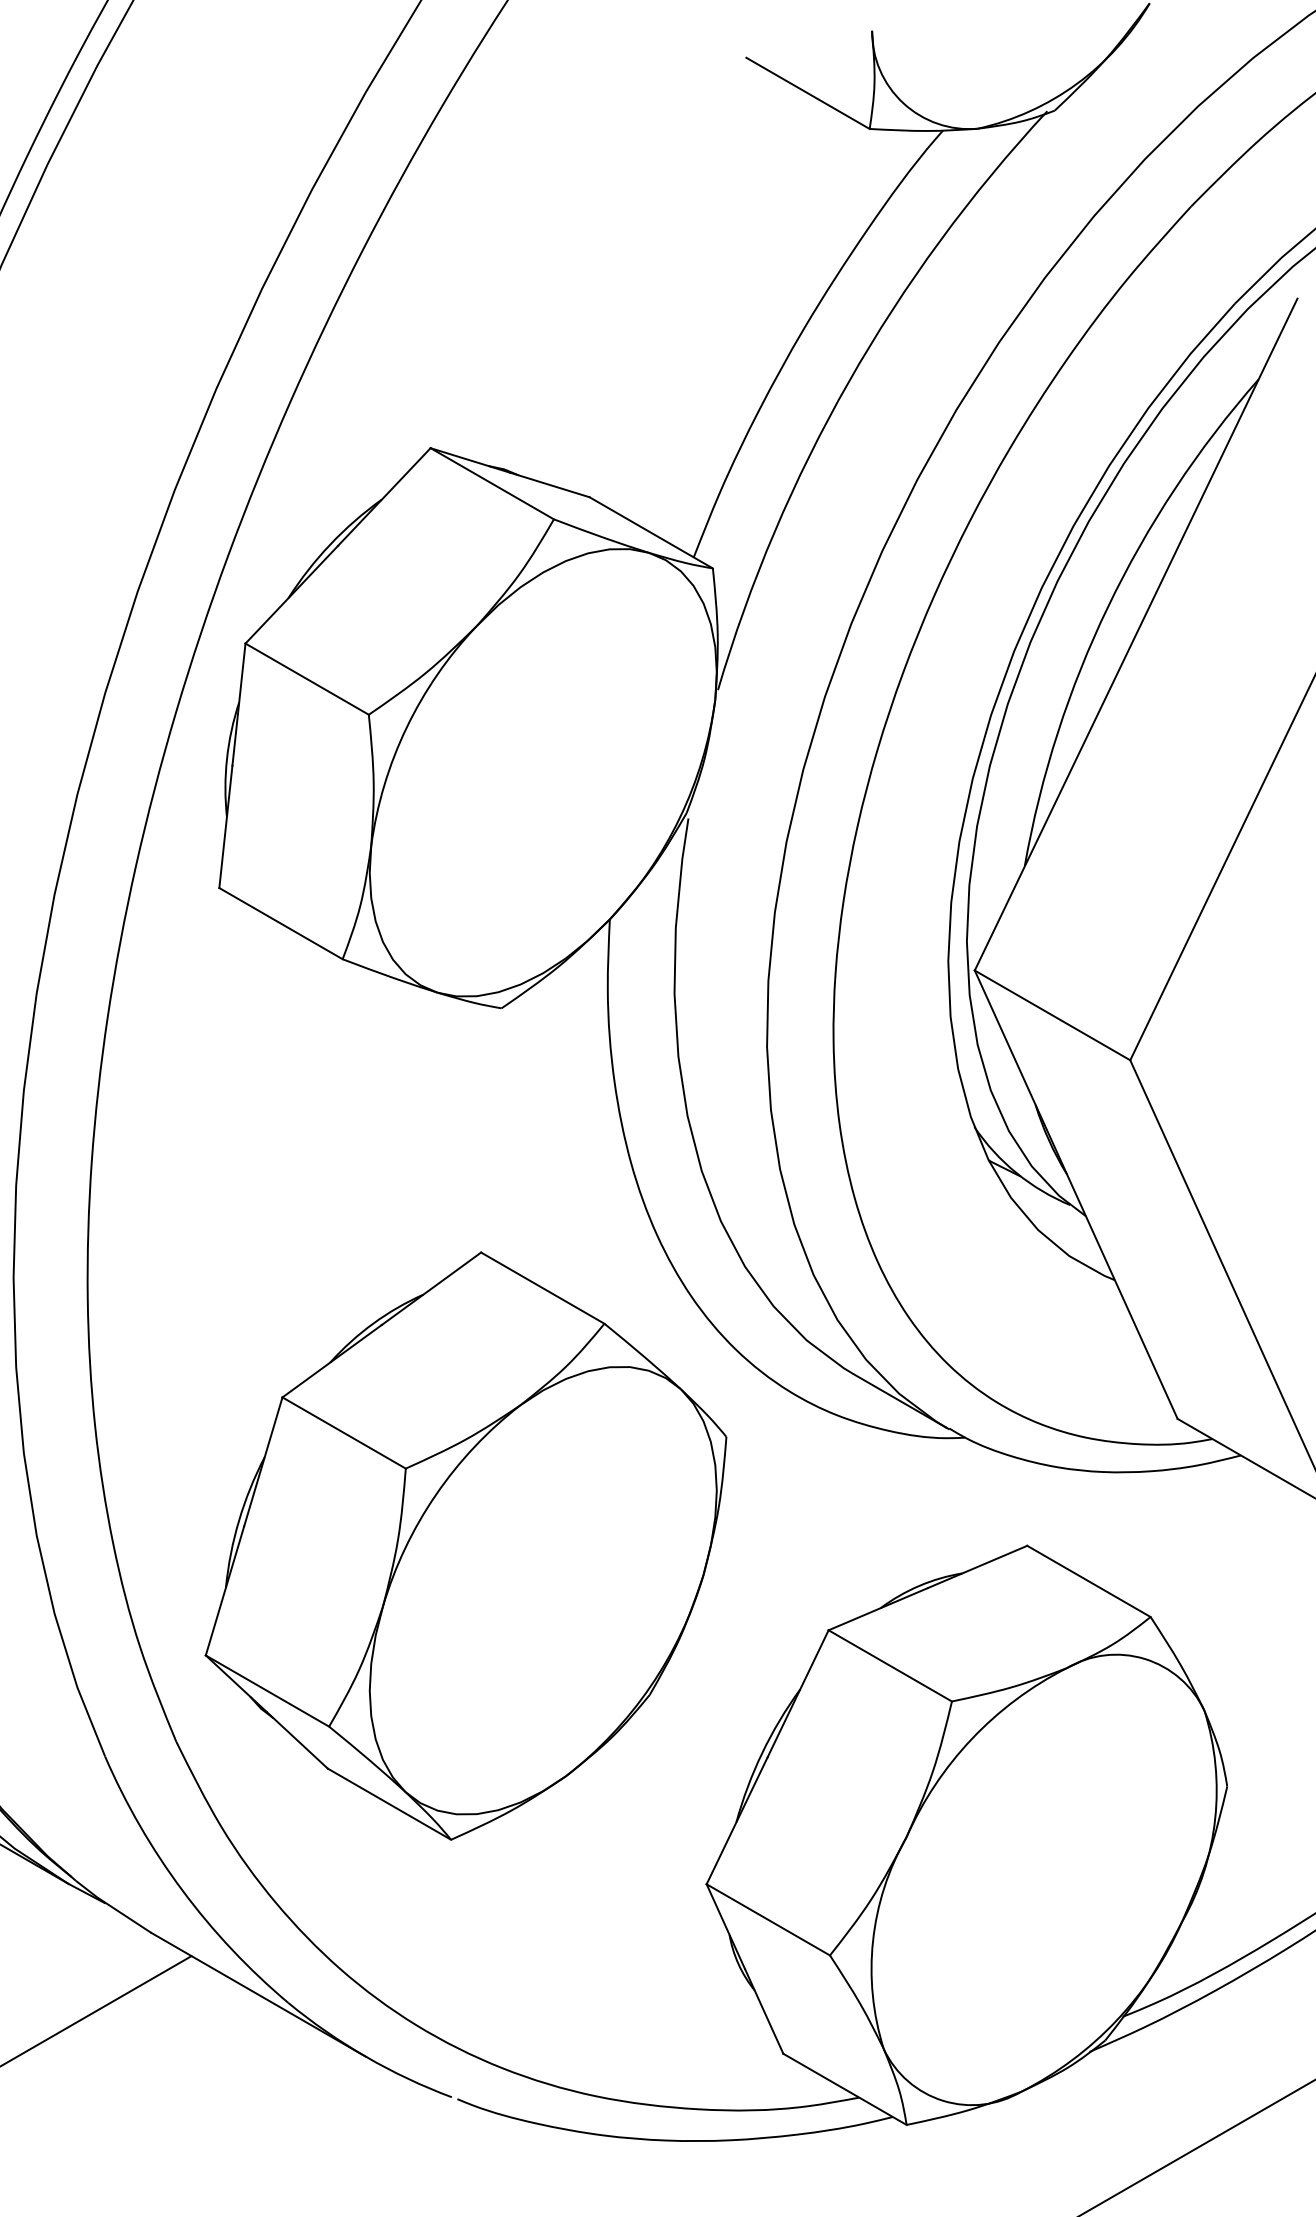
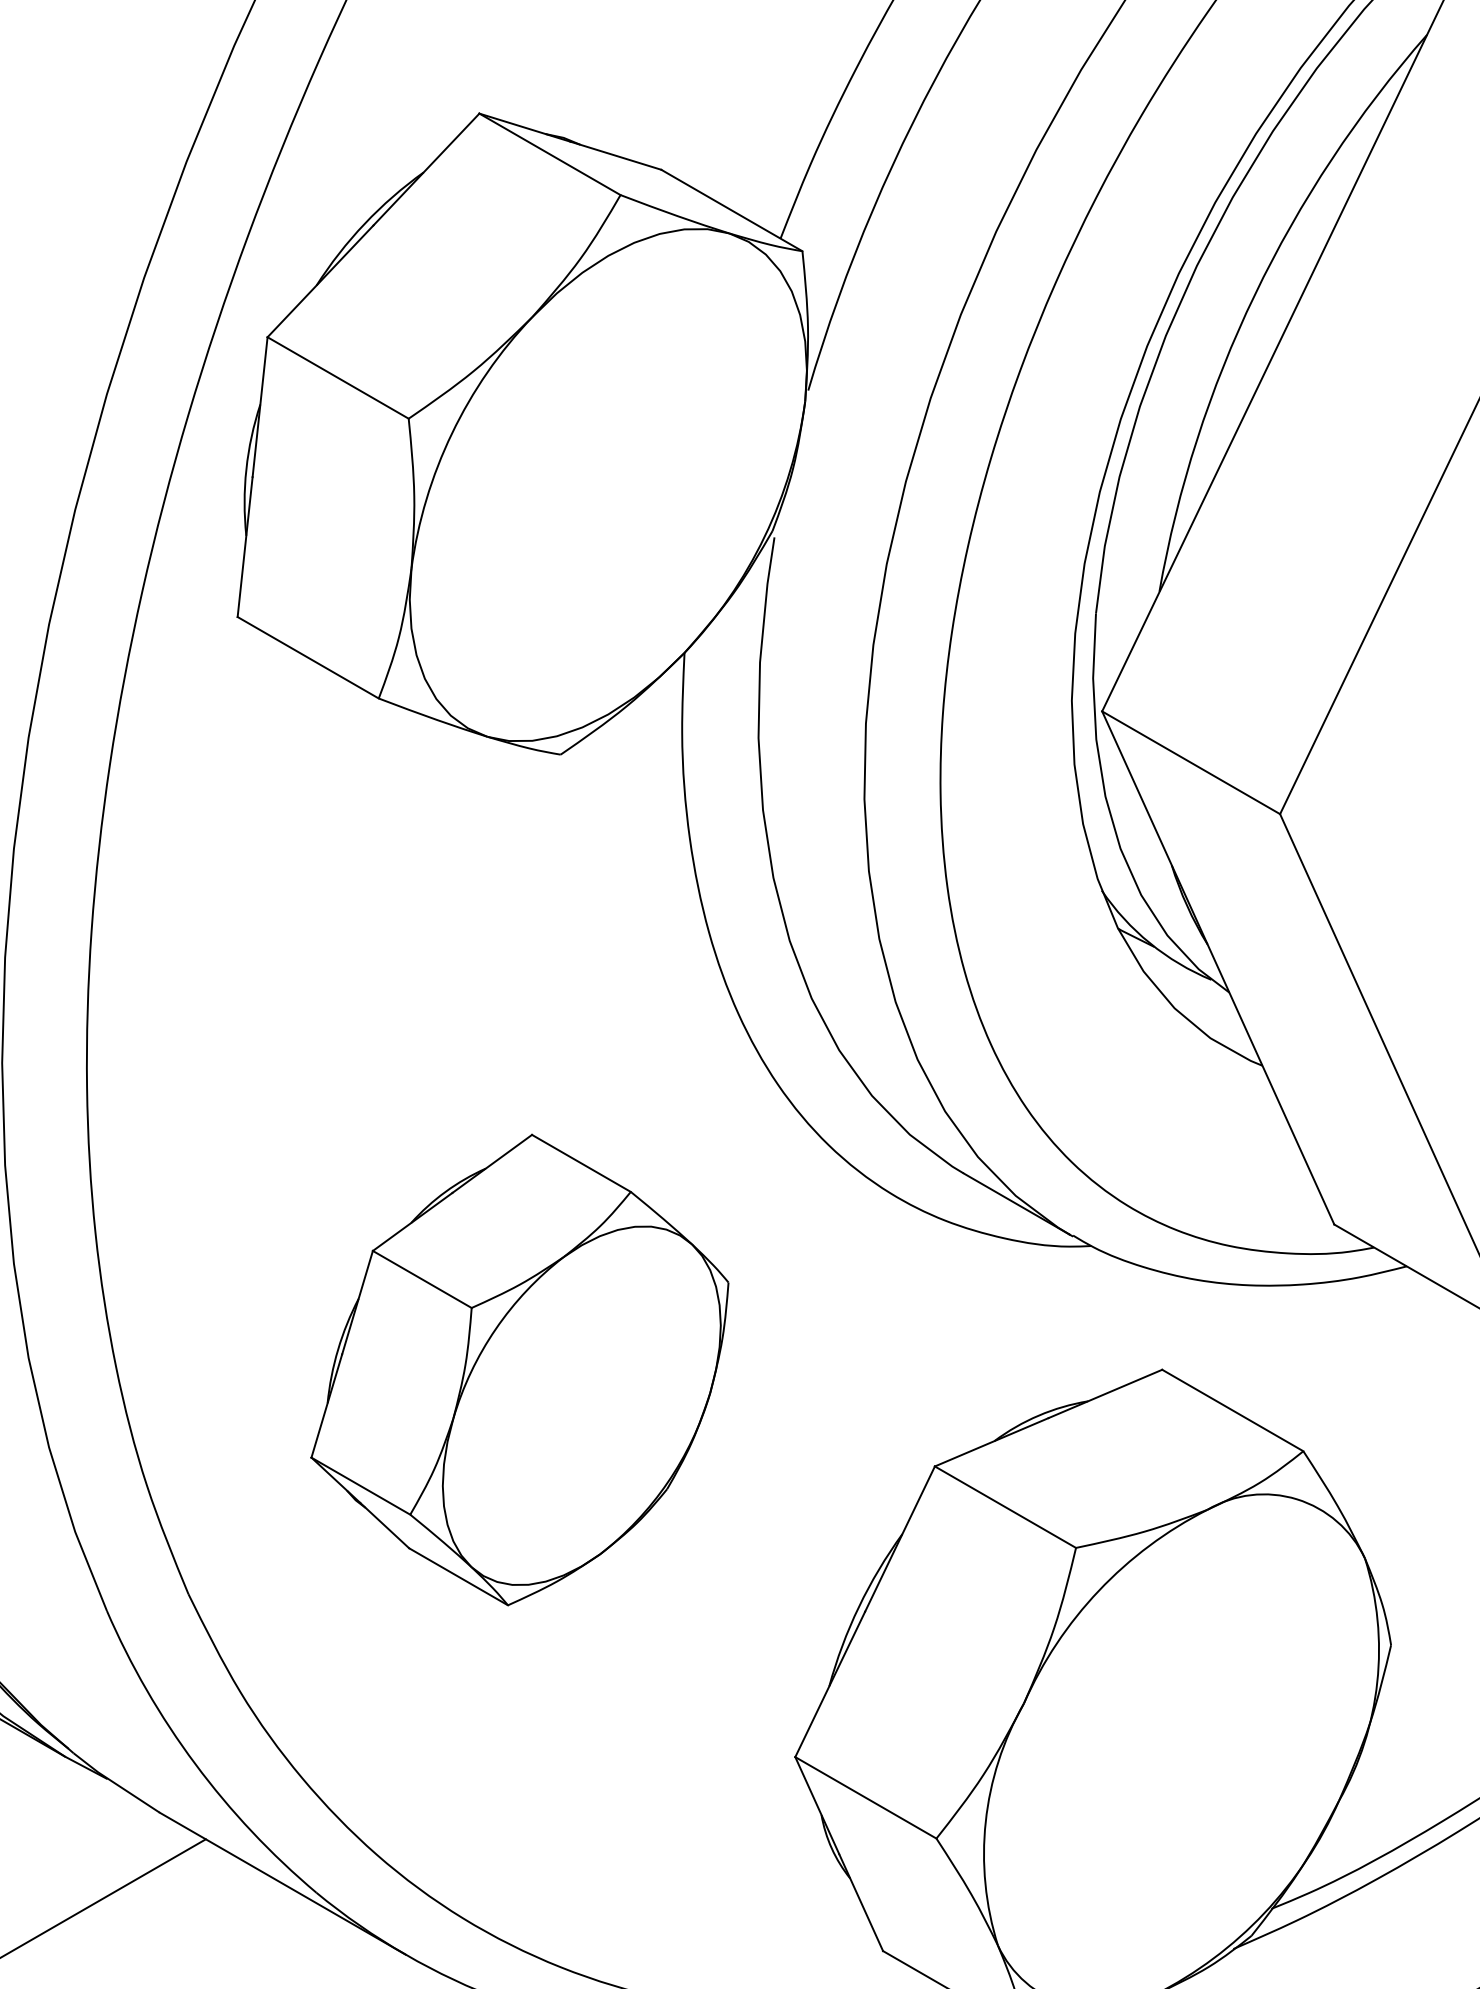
part: (465, 1545) -> (519, 1369), size x0.7

